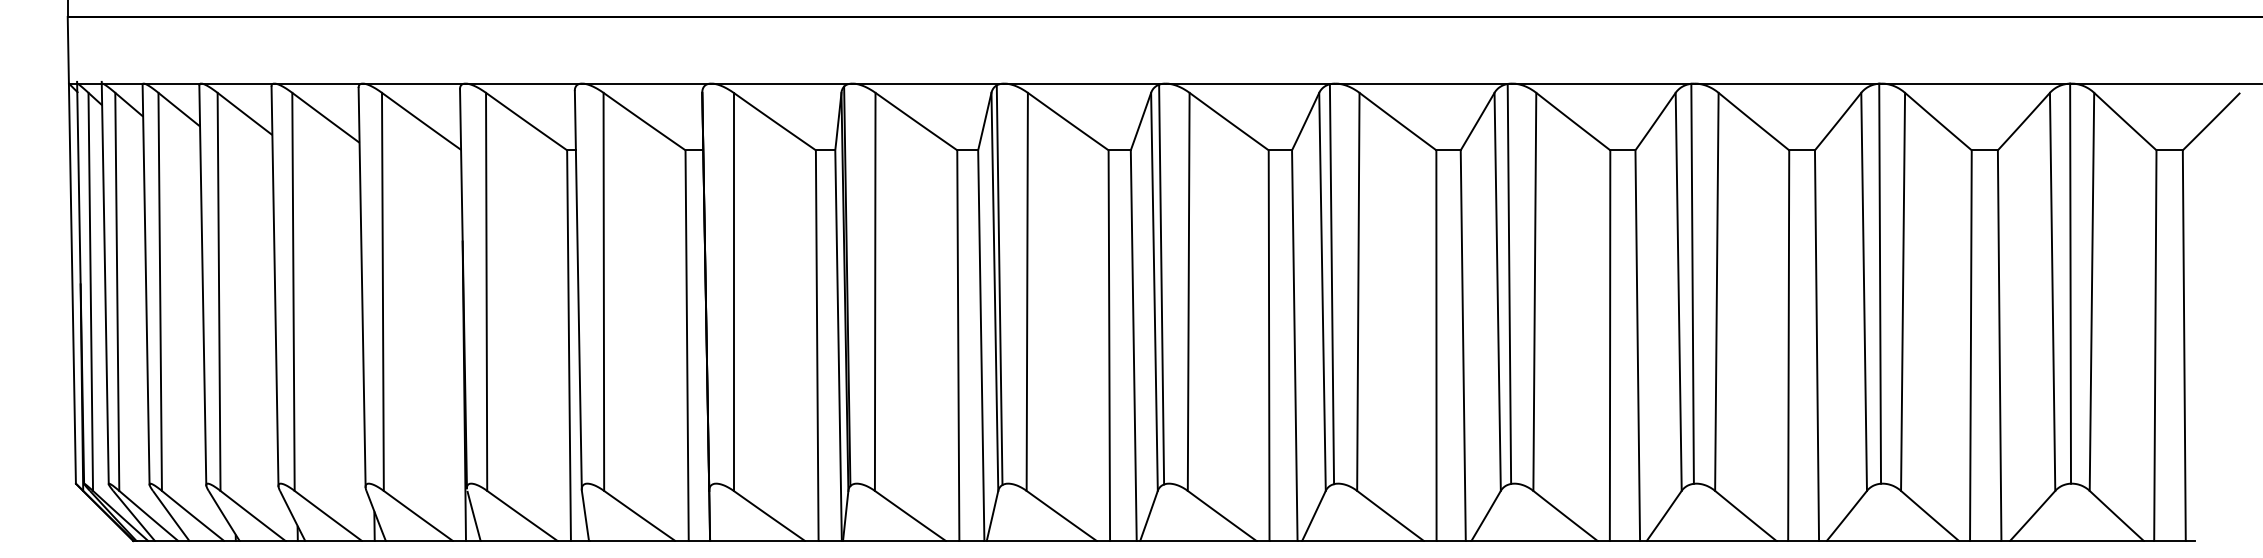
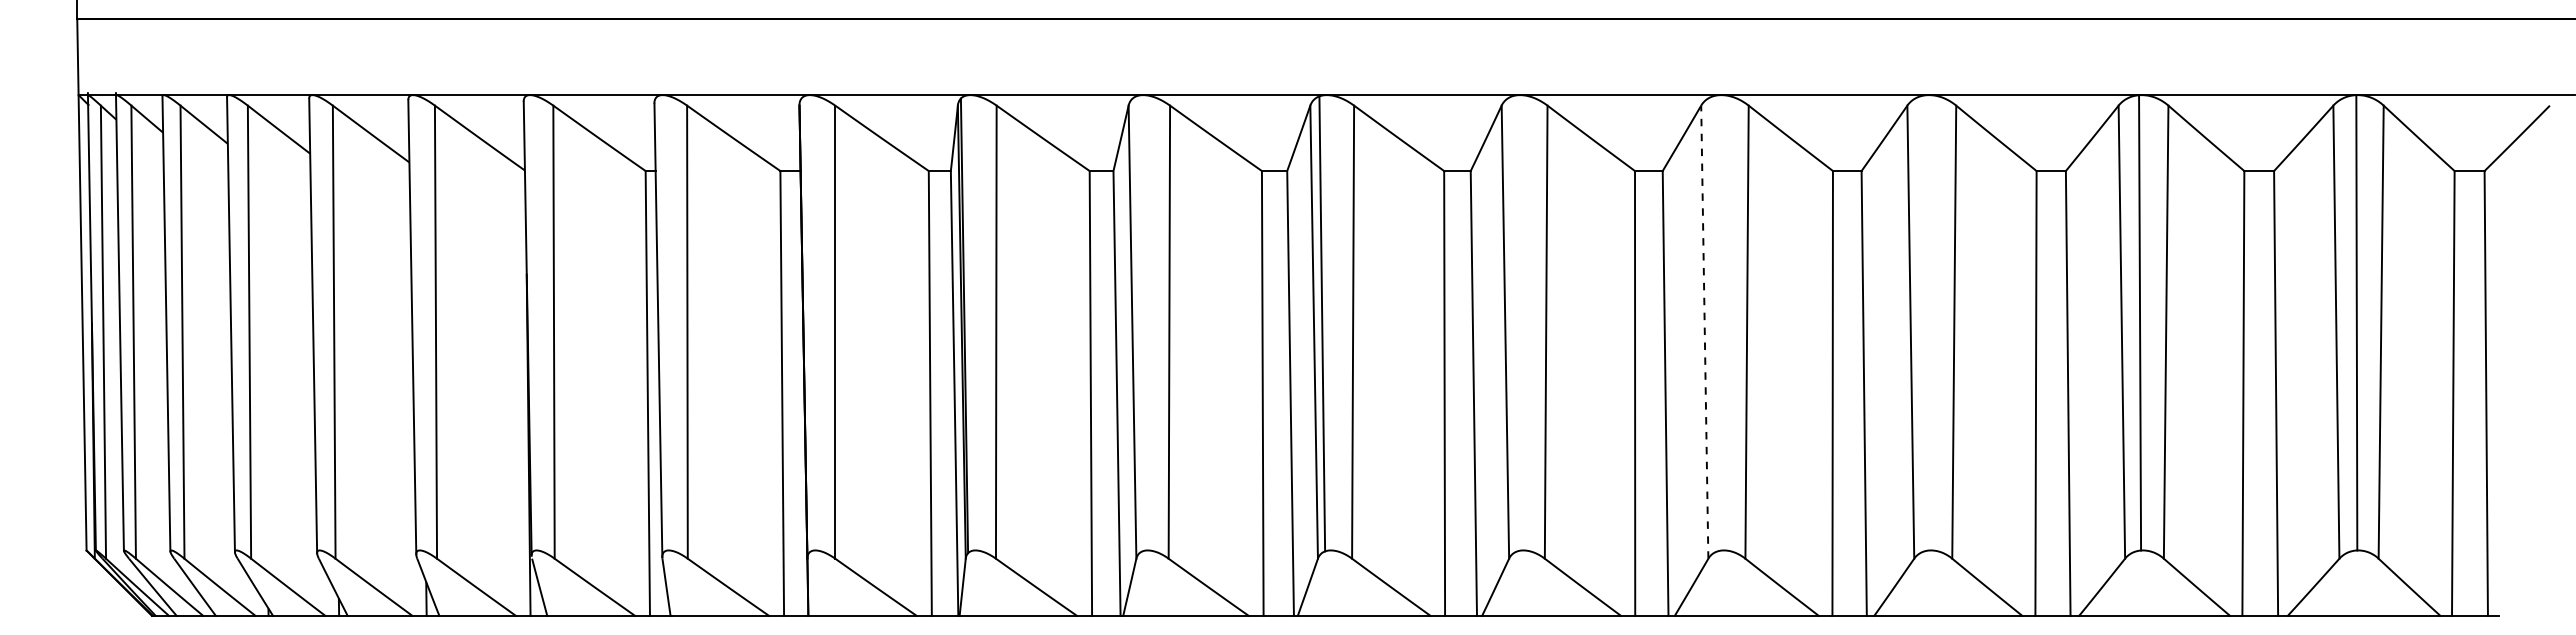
line: (1509, 283) -> (1718, 322), removed
line: (1692, 283) -> (1926, 322), removed
line: (1331, 284) -> (1515, 323), removed
line: (999, 285) -> (1137, 324), removed
line: (1497, 292) -> (1704, 332), solid -> dashed

